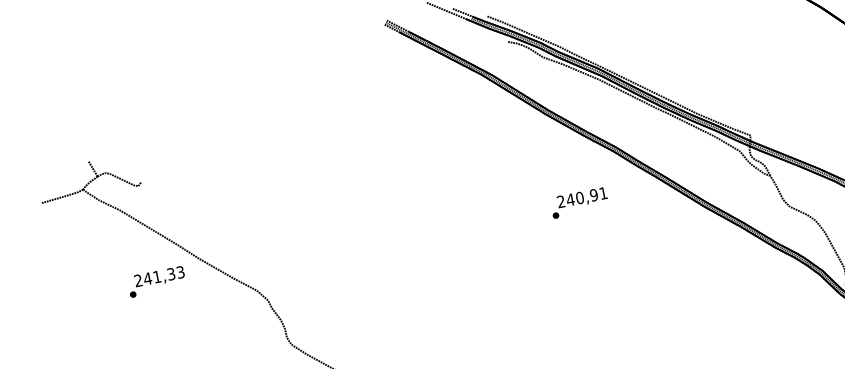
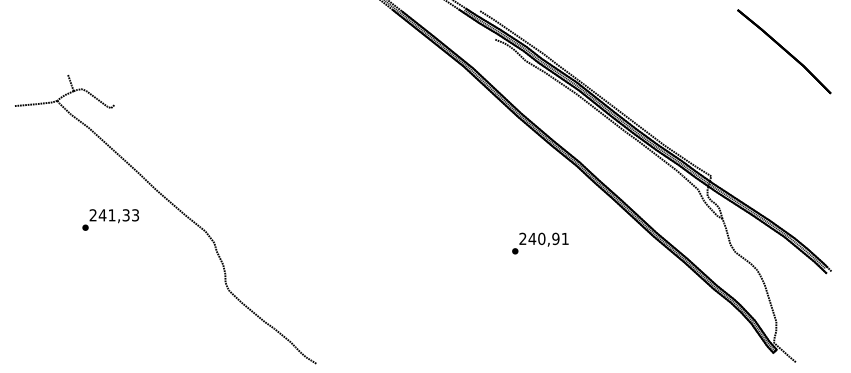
text: (579, 202) -> (540, 243), moved
text: (156, 281) -> (110, 219), moved

